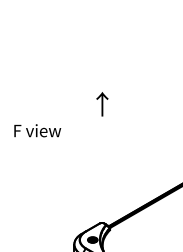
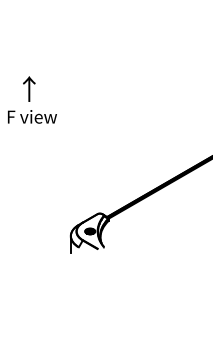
text: (102, 103) -> (29, 88), moved

